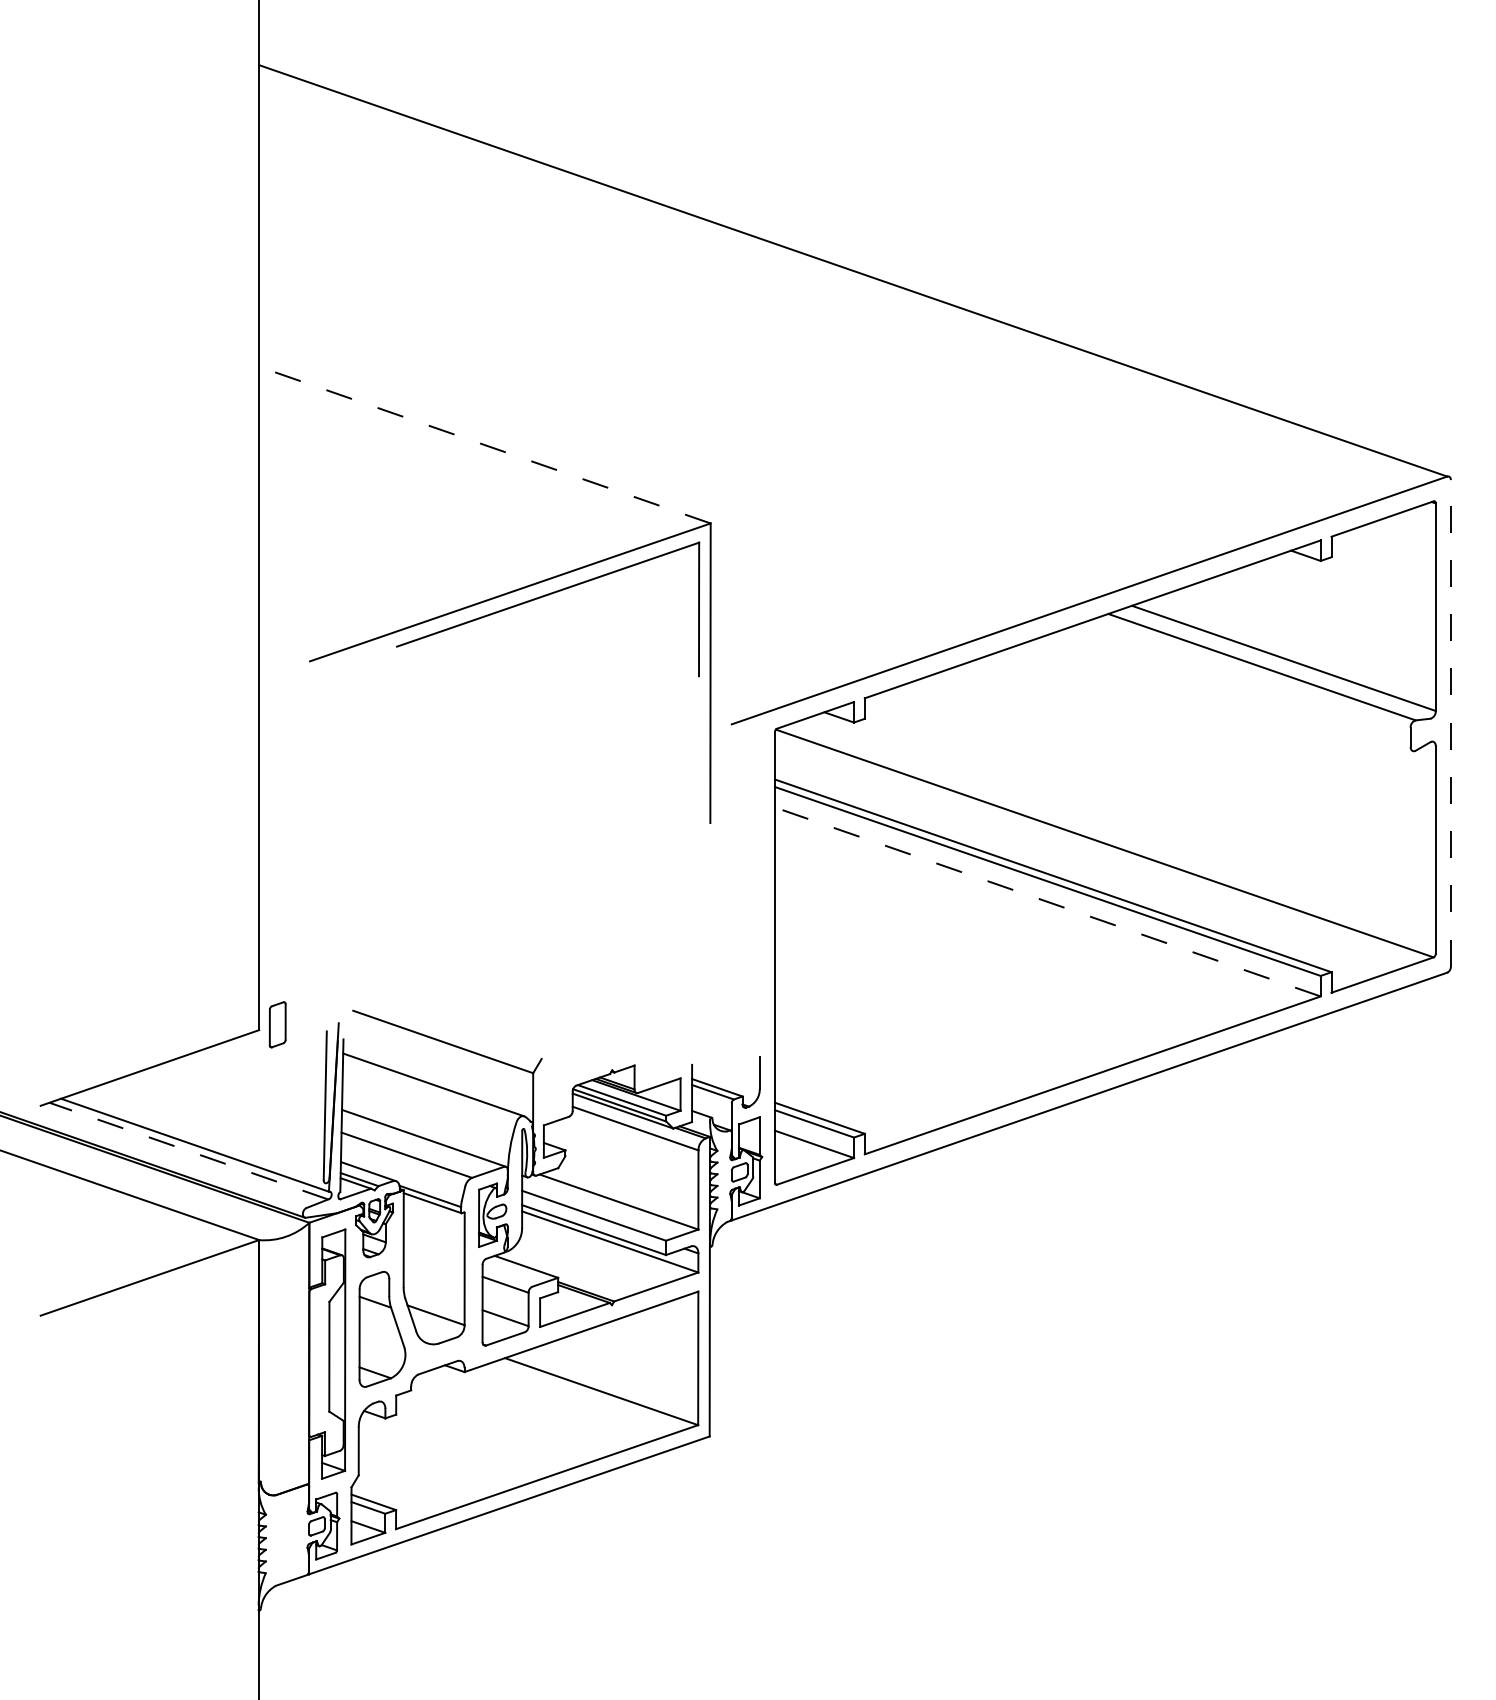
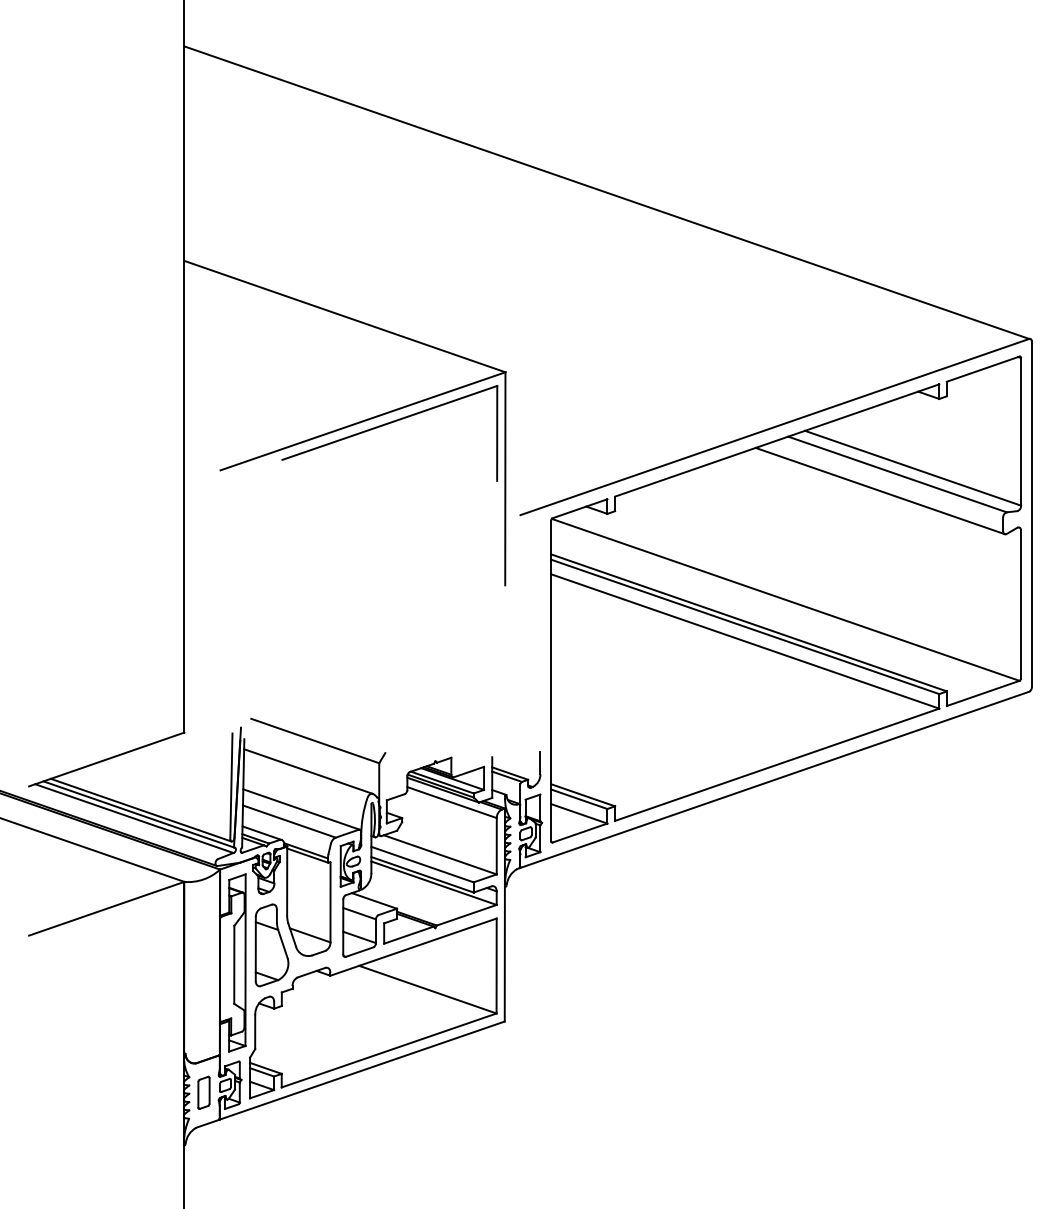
line: (485, 445) -> (345, 316), dashed -> solid
line: (1237, 690) -> (880, 491), added
line: (1450, 722) -> (1031, 513), dashed -> solid
line: (1047, 901) -> (744, 641), dashed -> solid
part: (277, 1024) -> (203, 1092), moved
line: (198, 1139) -> (141, 810), added
line: (188, 1150) -> (134, 818), dashed -> solid

